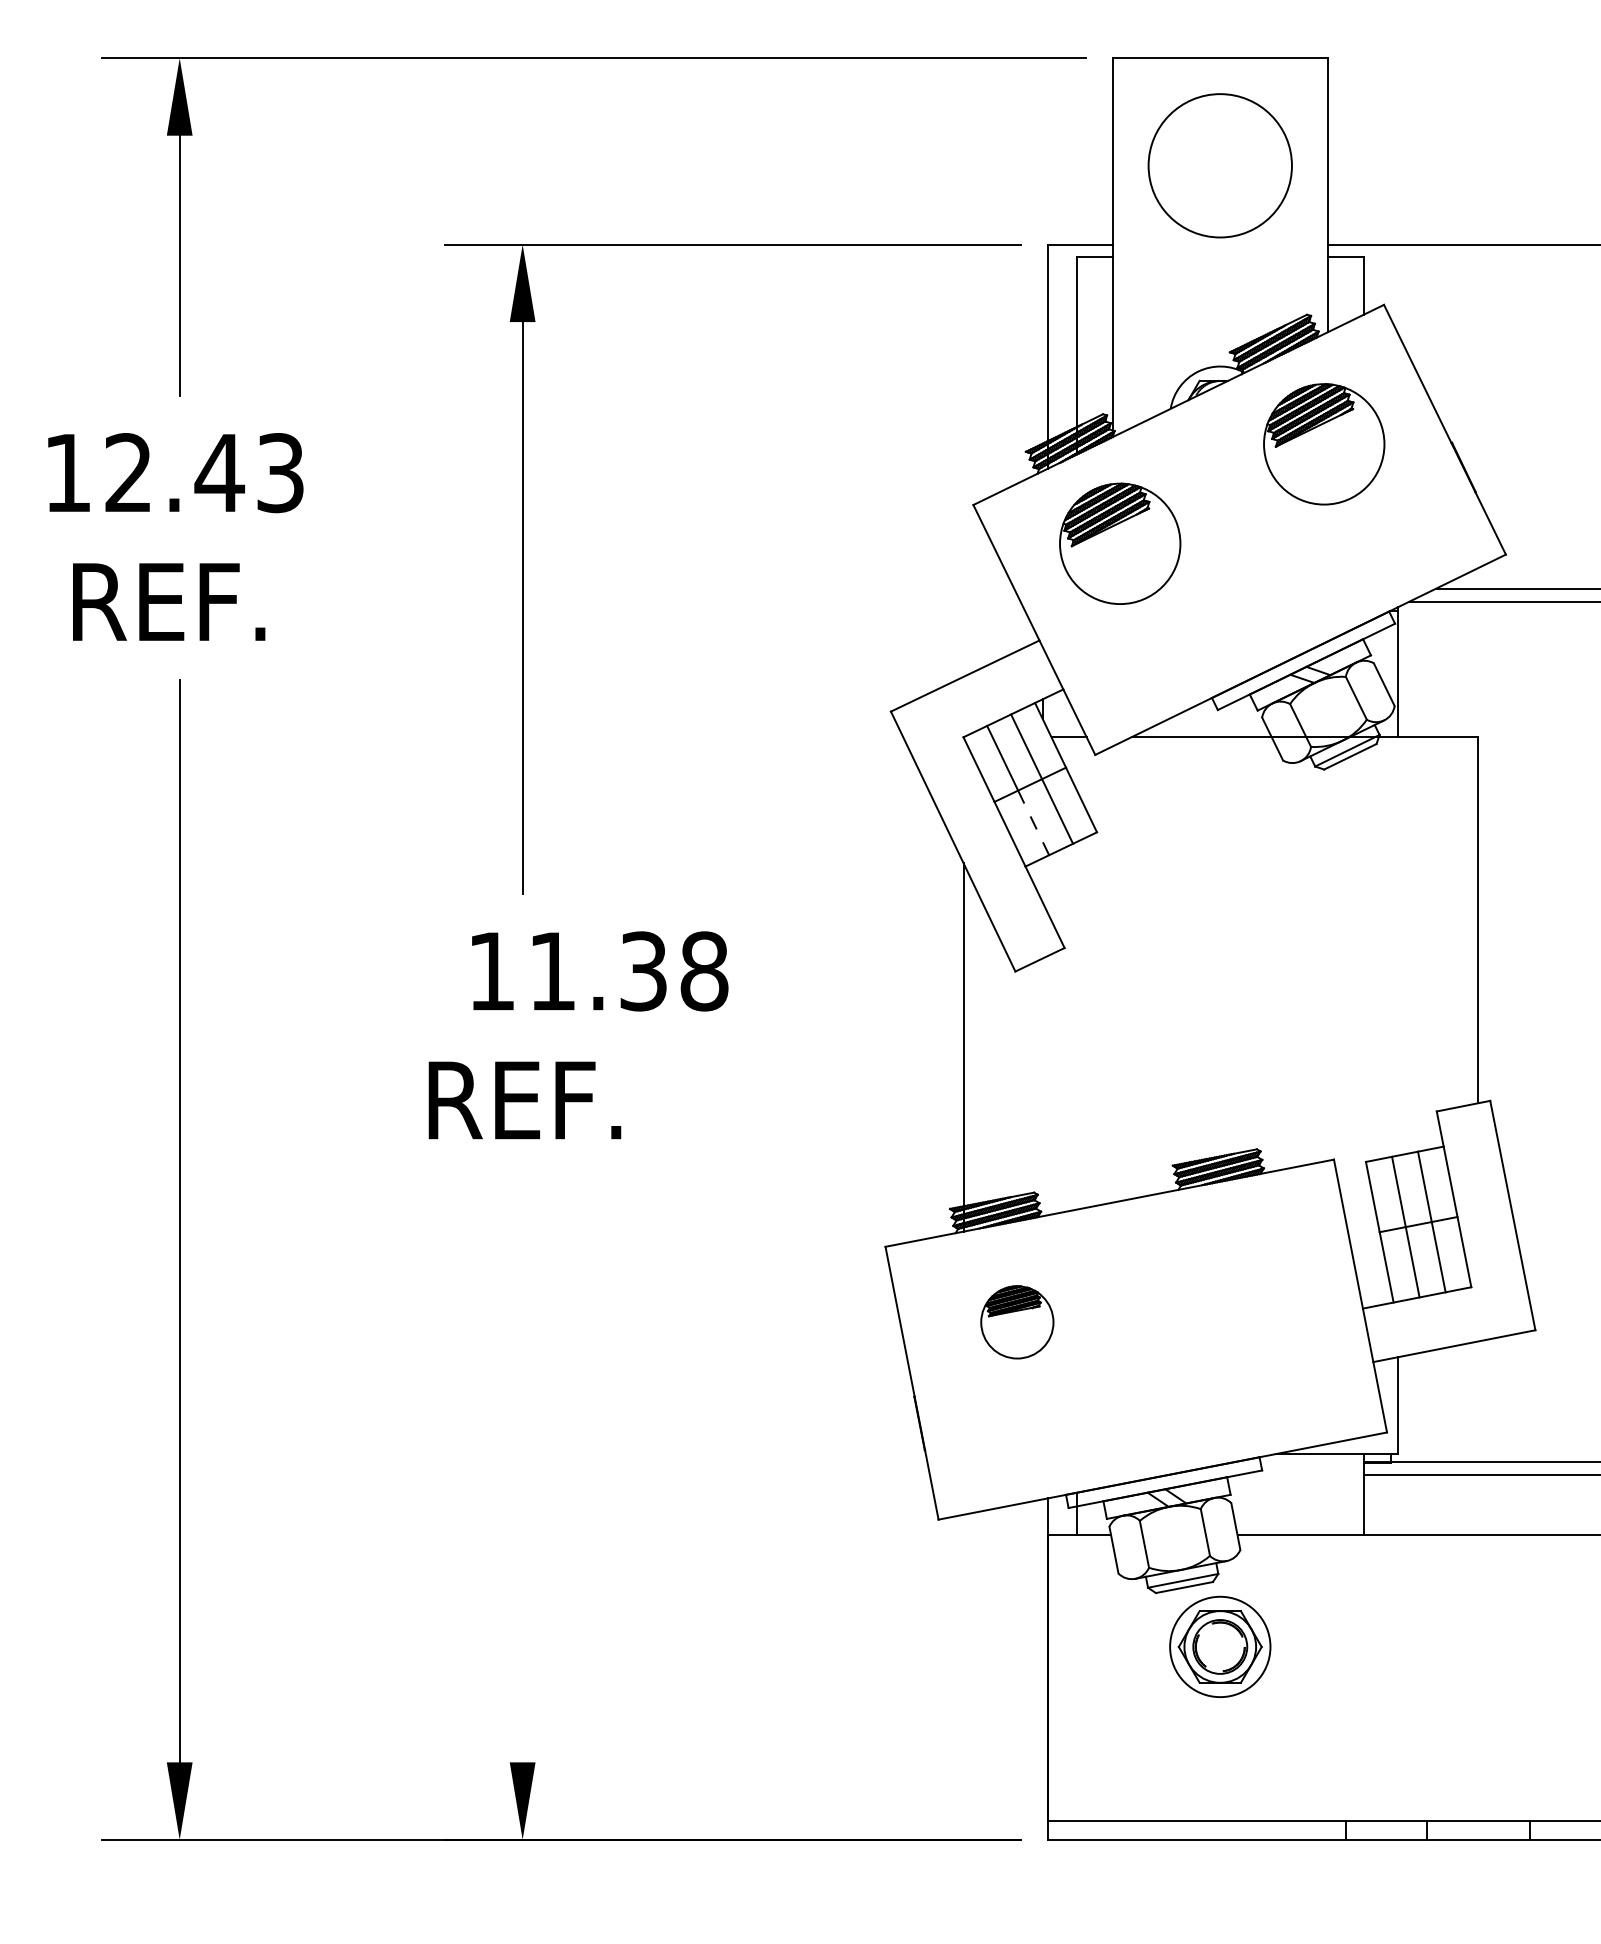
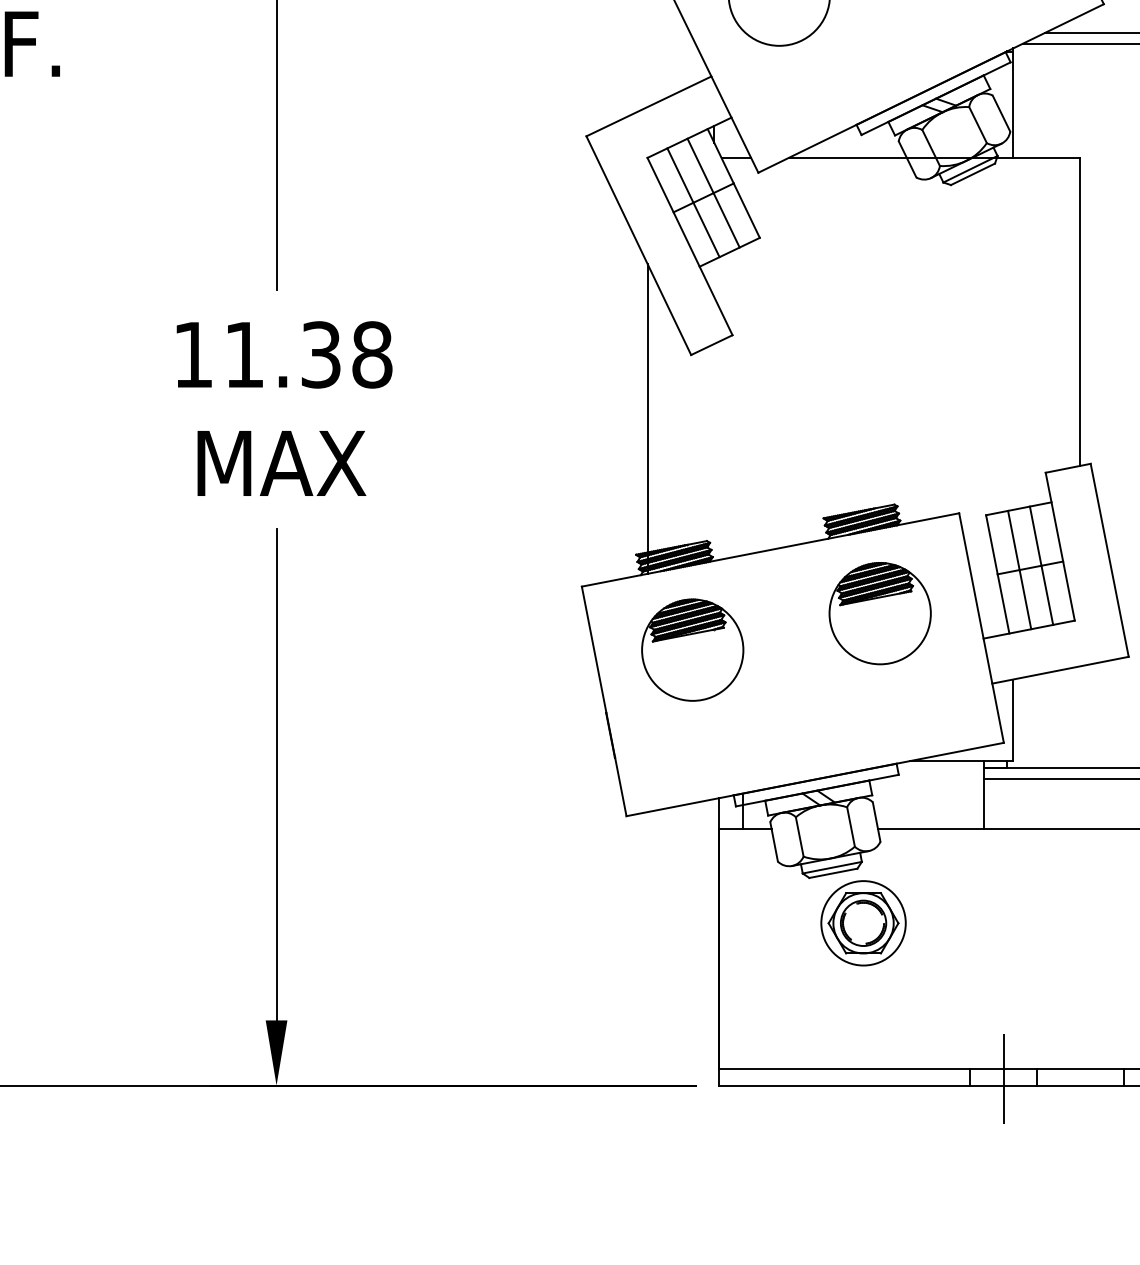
line: (1033, 822) -> (706, 229), dashed -> solid
text: (600, 971) -> (284, 354), moved
text: (533, 1100) -> (285, 463), REF. -> MAX
part: (1240, 1278) -> (880, 613), added
part: (1017, 1322) -> (692, 650), size x1.67
line: (522, 1469) -> (276, 774), added
line: (1386, 1831) -> (1003, 1078), added

